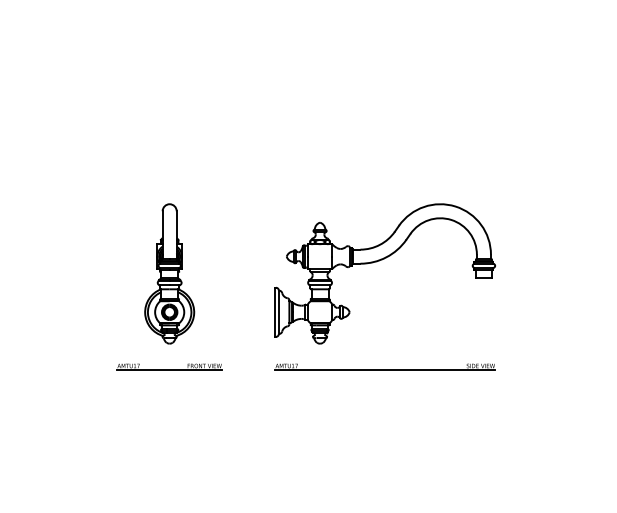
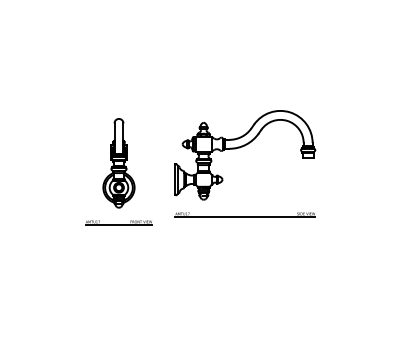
part: (376, 263) -> (239, 148), moved

